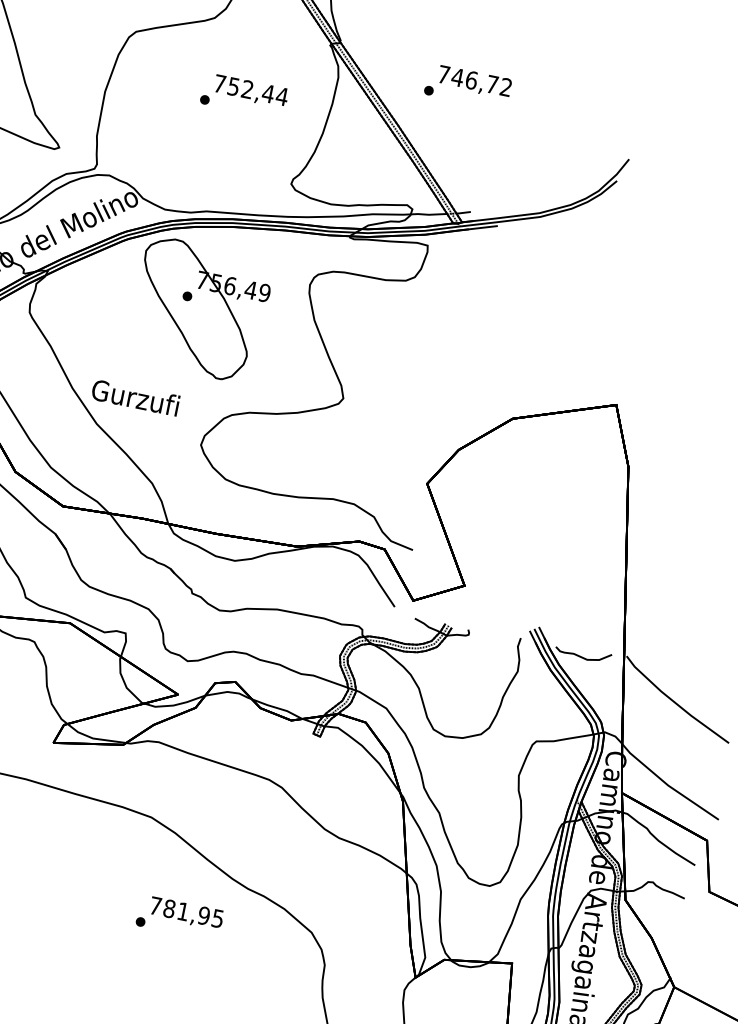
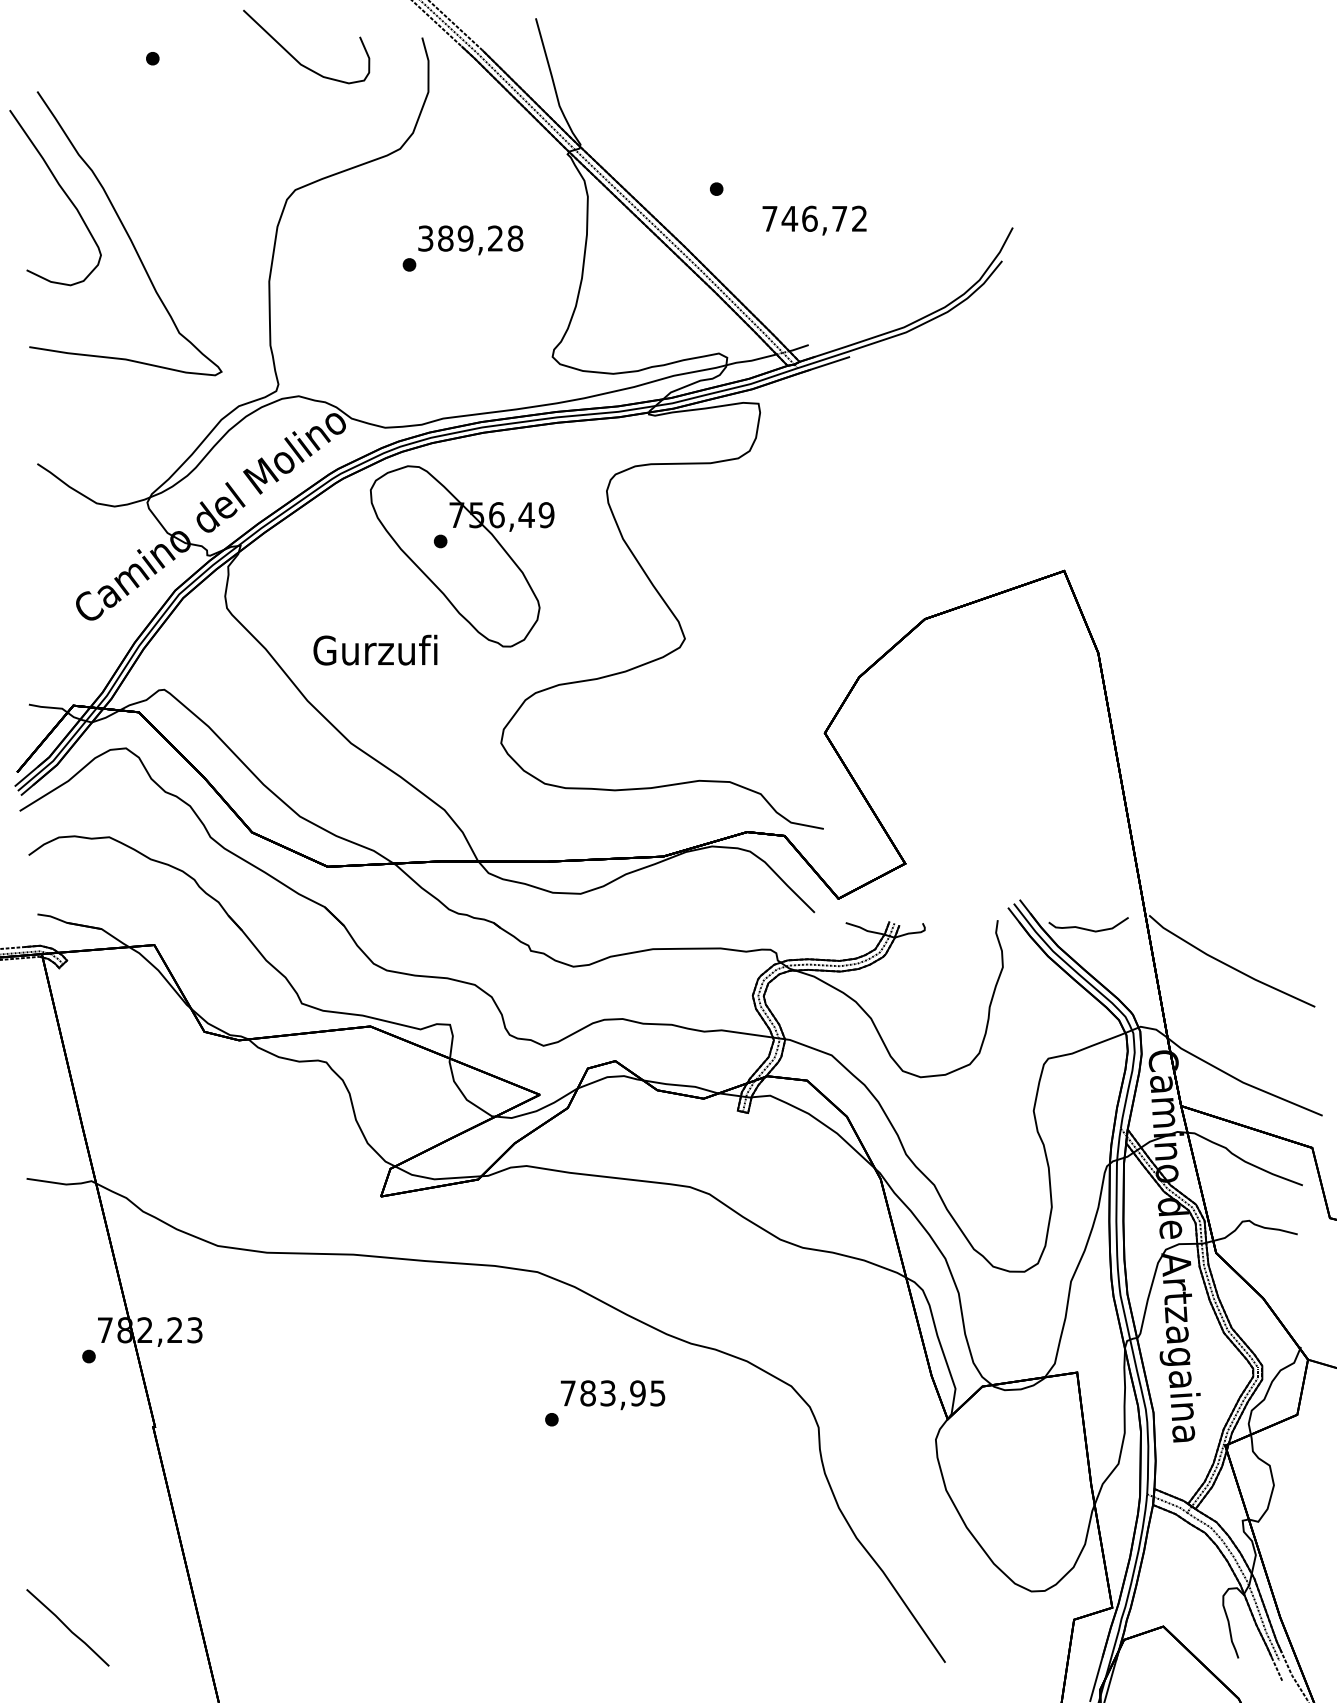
text: (474, 82) -> (814, 220), moved
text: (250, 90) -> (470, 238), 752,44 -> 389,28
text: (135, 397) -> (375, 649), moved
text: (182, 911) -> (607, 1393), 781,95 -> 783,95

